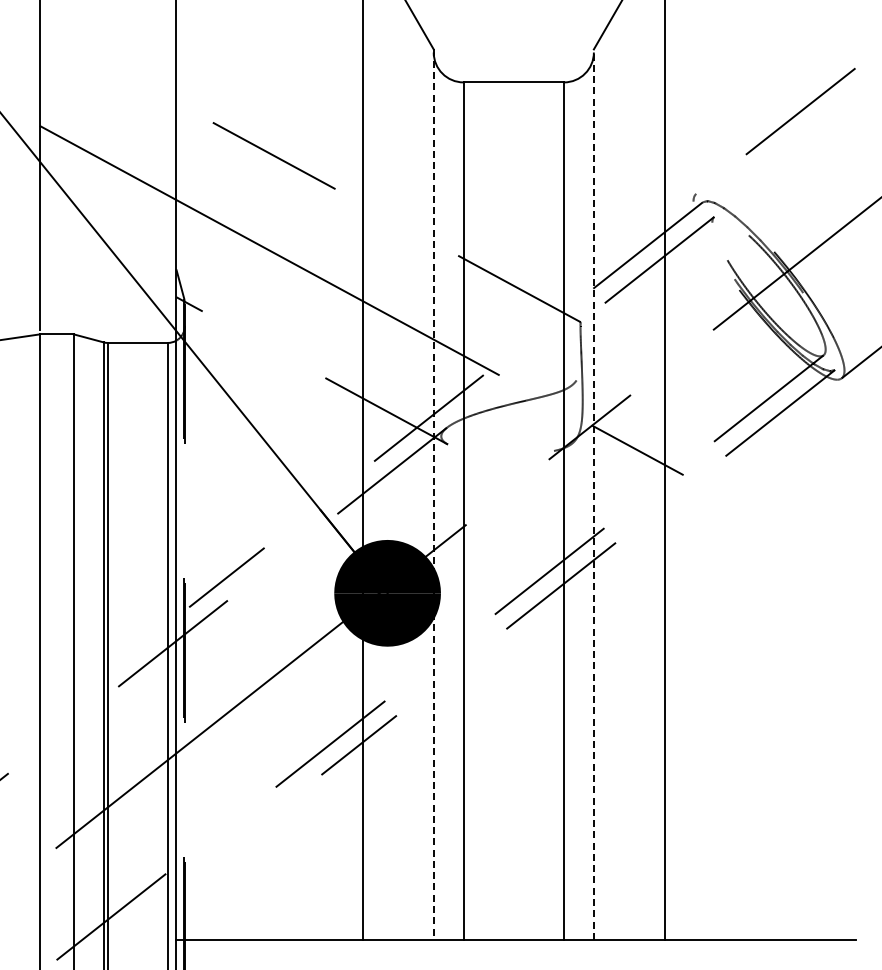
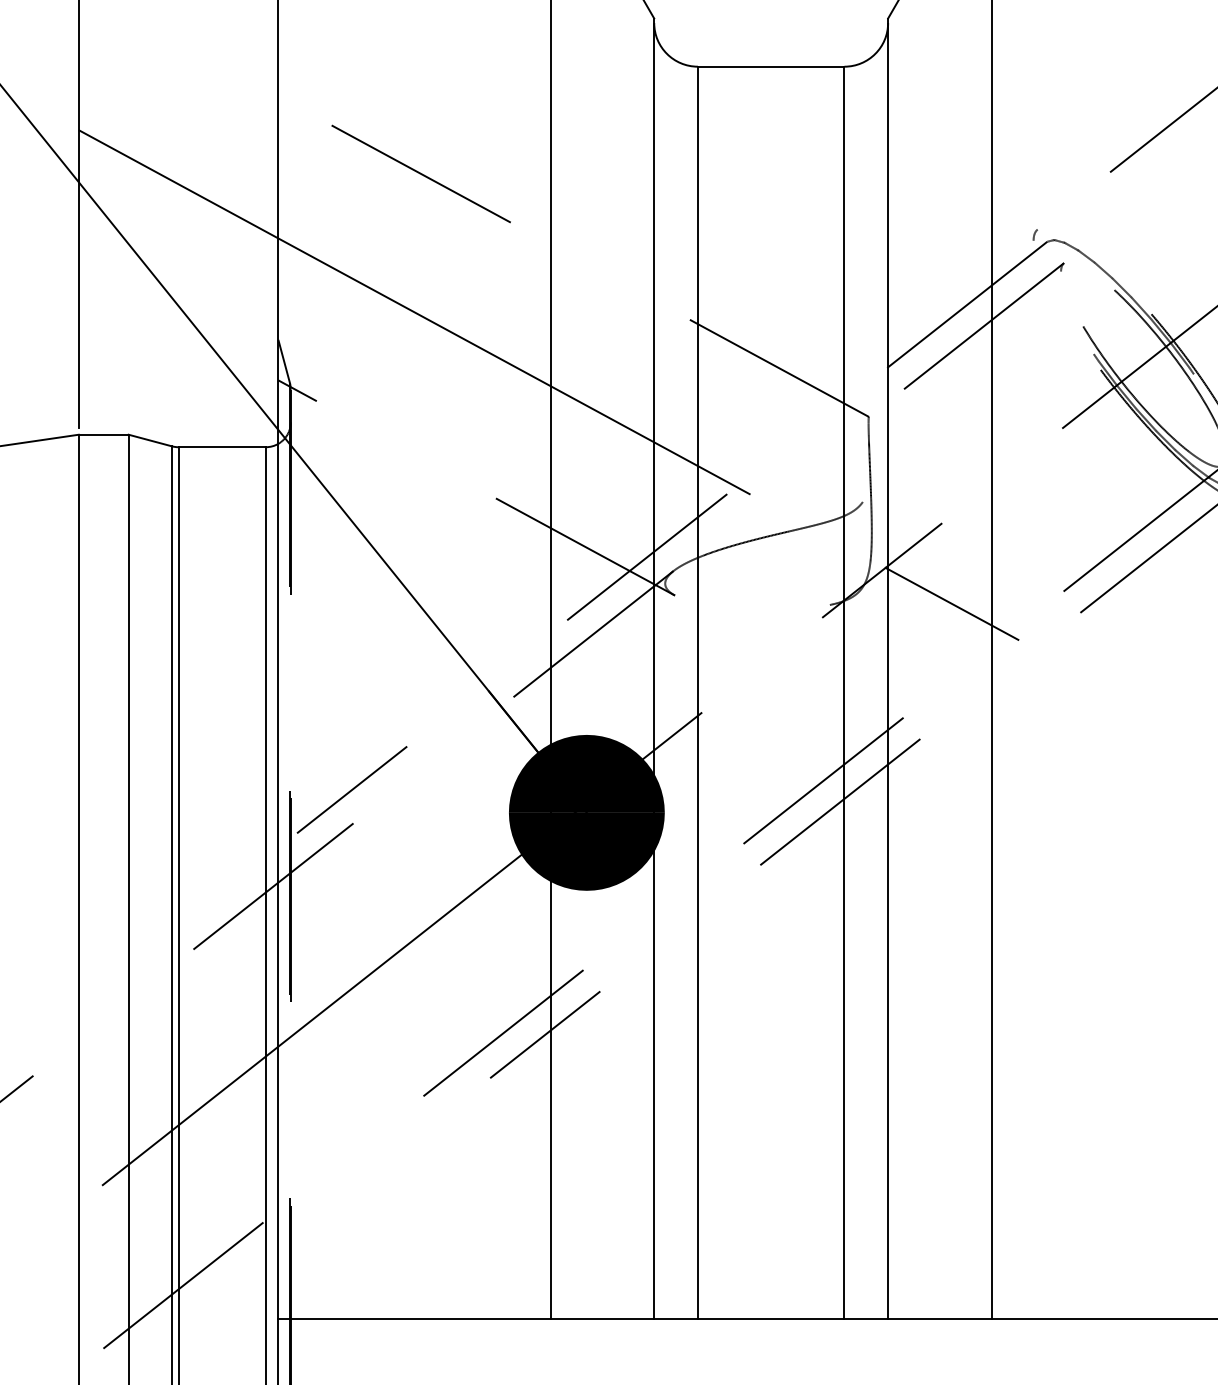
line: (593, 494) -> (887, 668), dashed -> solid
line: (433, 495) -> (653, 670), dashed -> solid

